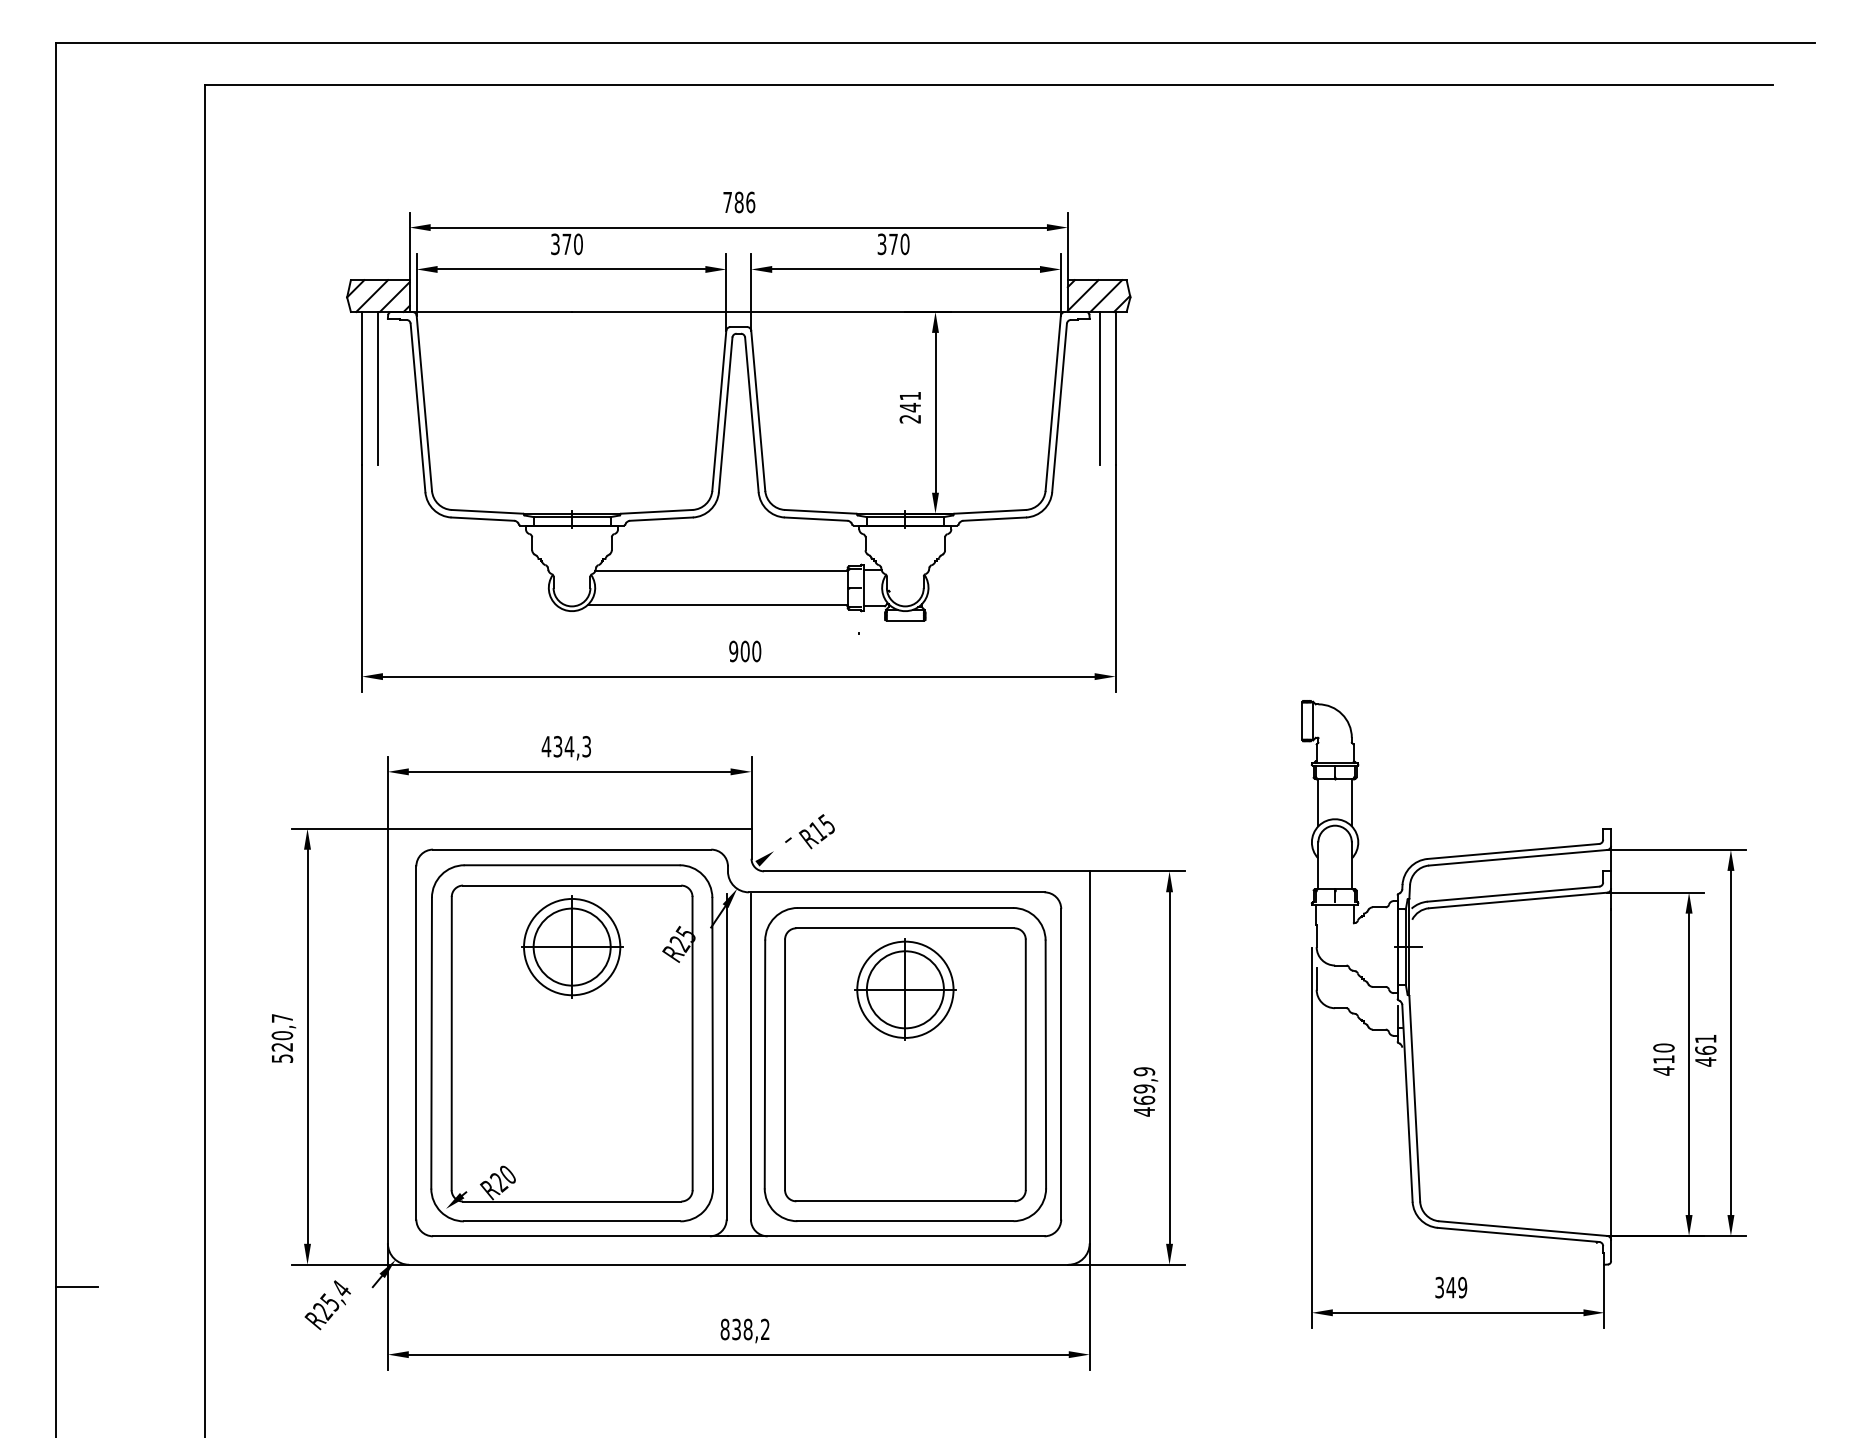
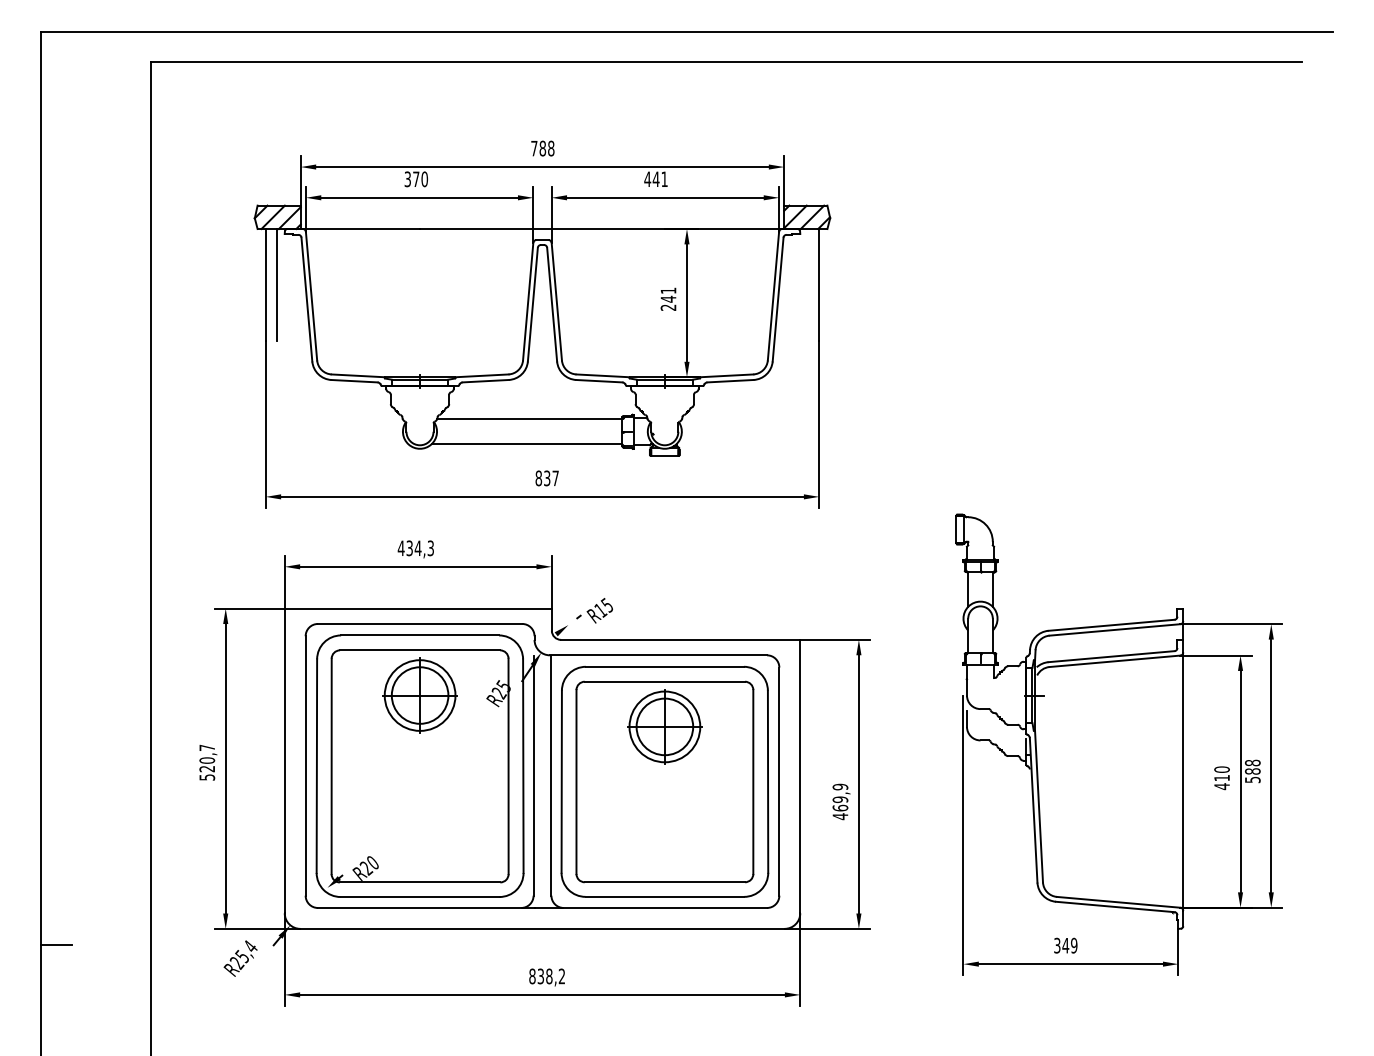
text: (751, 202) -> (551, 148), 786 -> 788
text: (892, 244) -> (655, 179), 370 -> 441
line: (1099, 388) -> (807, 285), removed
text: (744, 651) -> (546, 478), 900 -> 837
text: (1705, 1050) -> (1252, 771), 461 -> 588

